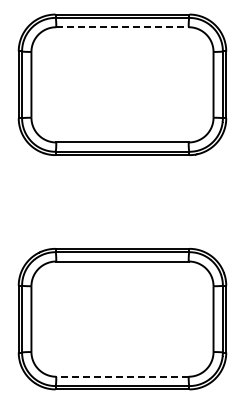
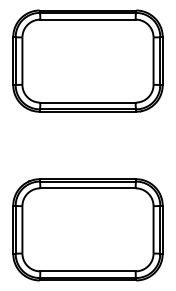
line: (122, 27) -> (88, 19), dashed -> solid
line: (122, 376) -> (88, 271), dashed -> solid

